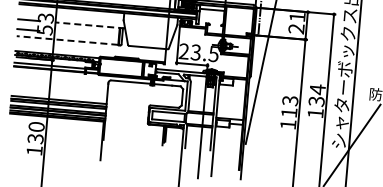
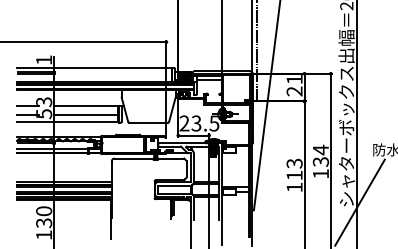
line: (89, 25) -> (88, 105), dashed -> solid
line: (87, 35) -> (86, 115), added
line: (67, 40) -> (67, 122), dashed -> solid

